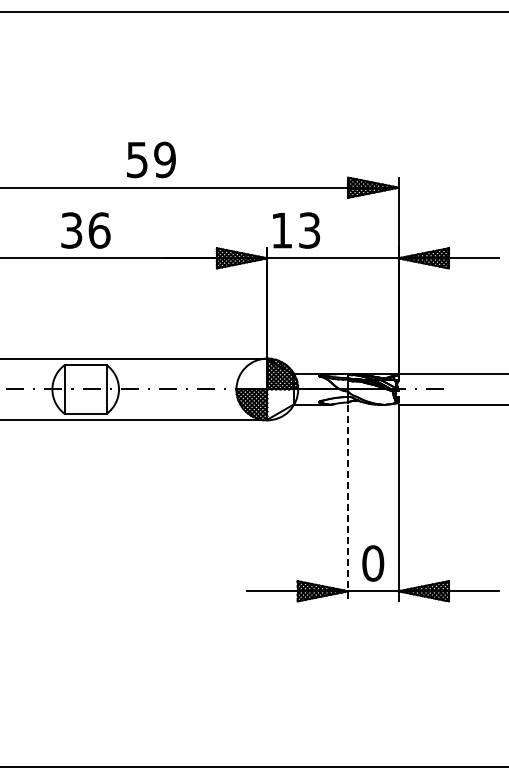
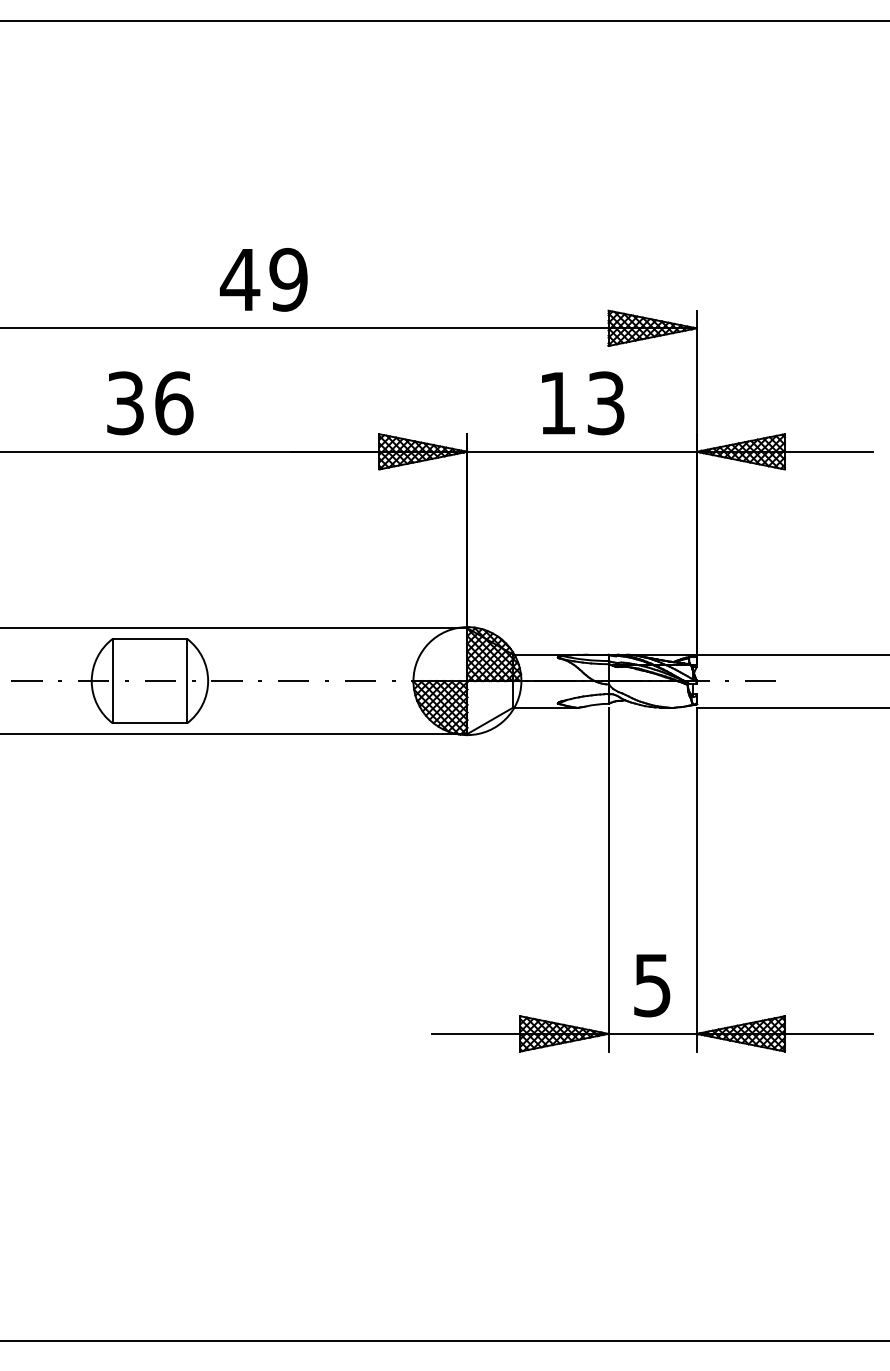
text: (136, 160) -> (238, 280), 59 -> 49
text: (296, 230) -> (583, 403), moved
line: (348, 503) -> (609, 880), dashed -> solid
text: (373, 563) -> (653, 985), 0 -> 5

